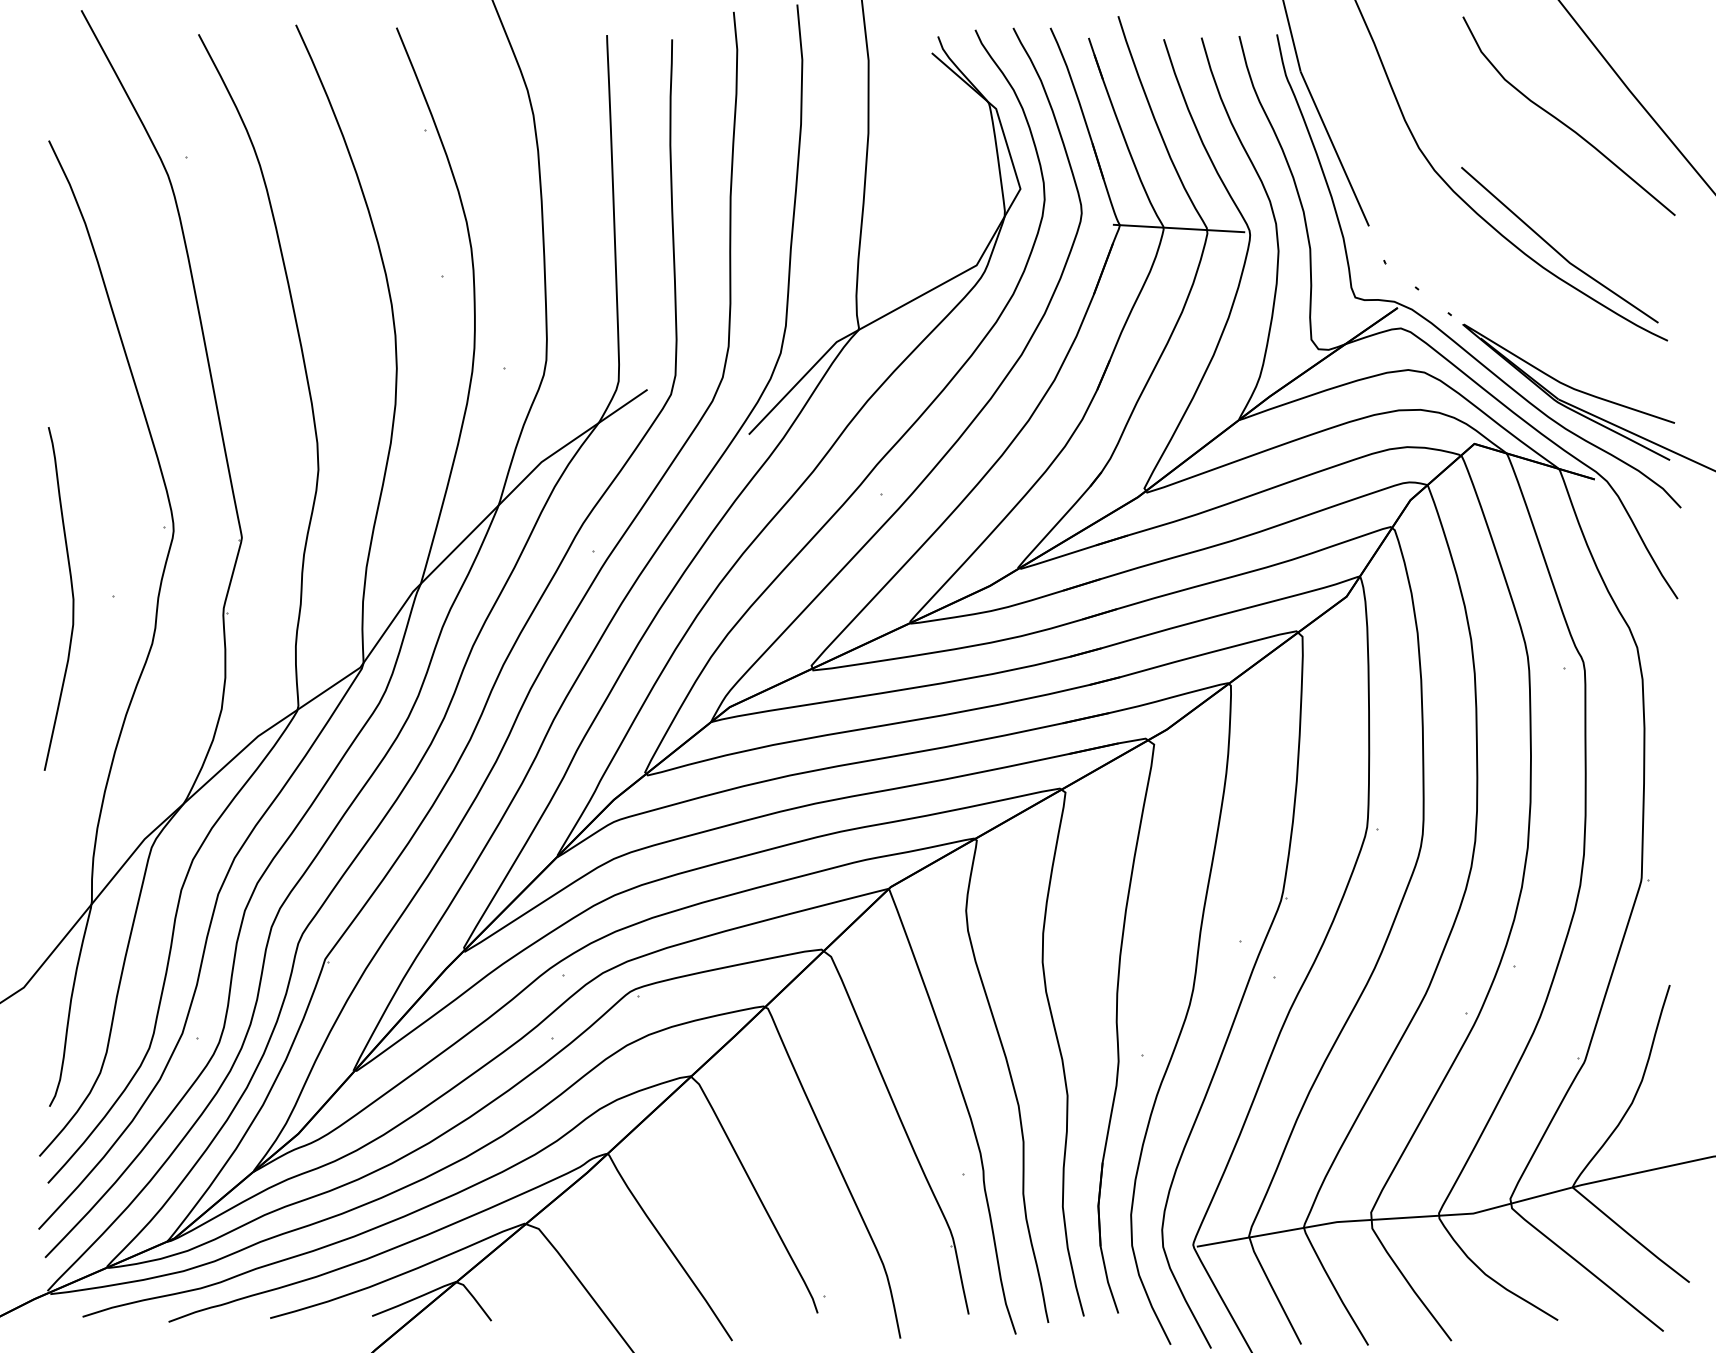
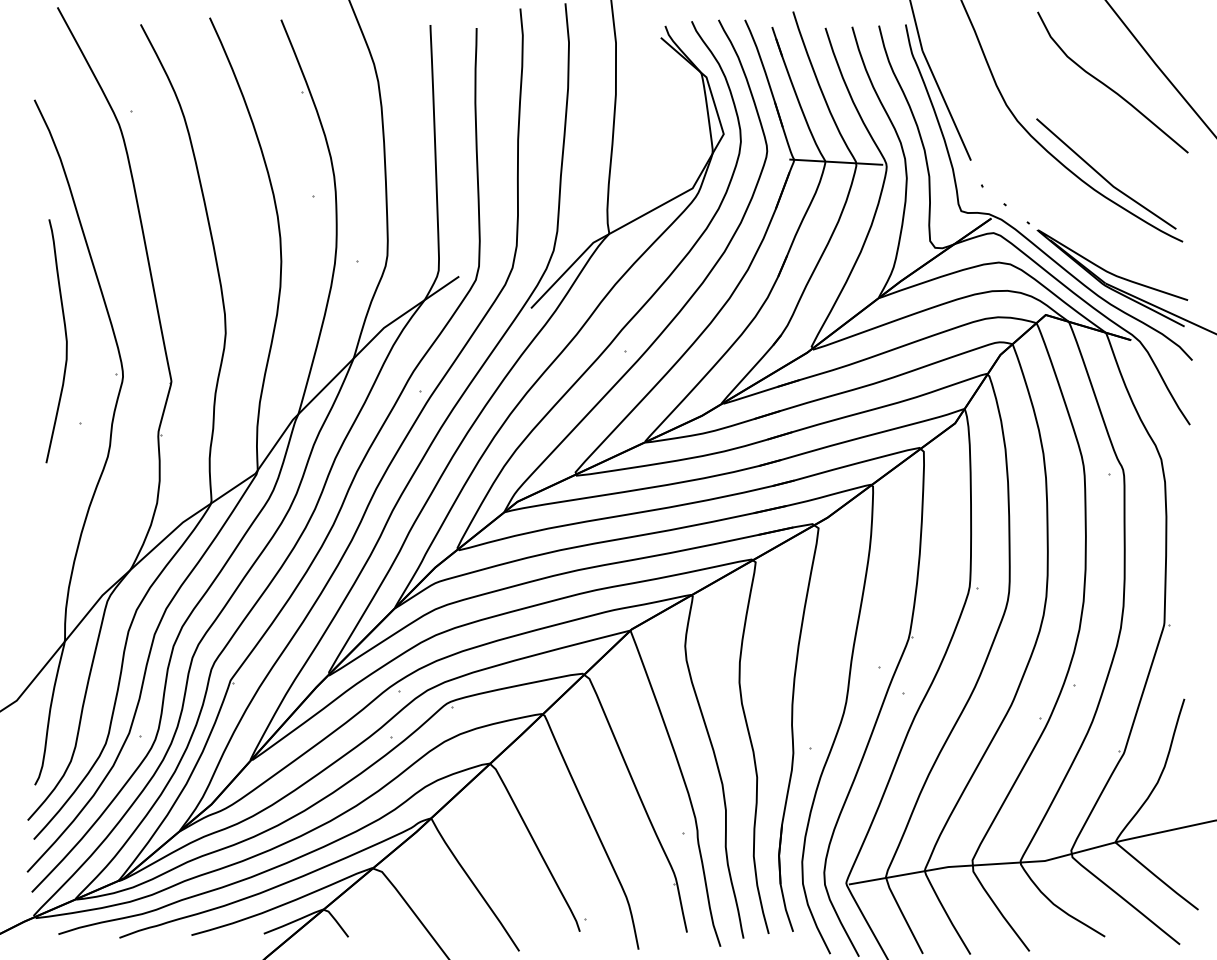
curve: (71, 593) -> (65, 337), moved

